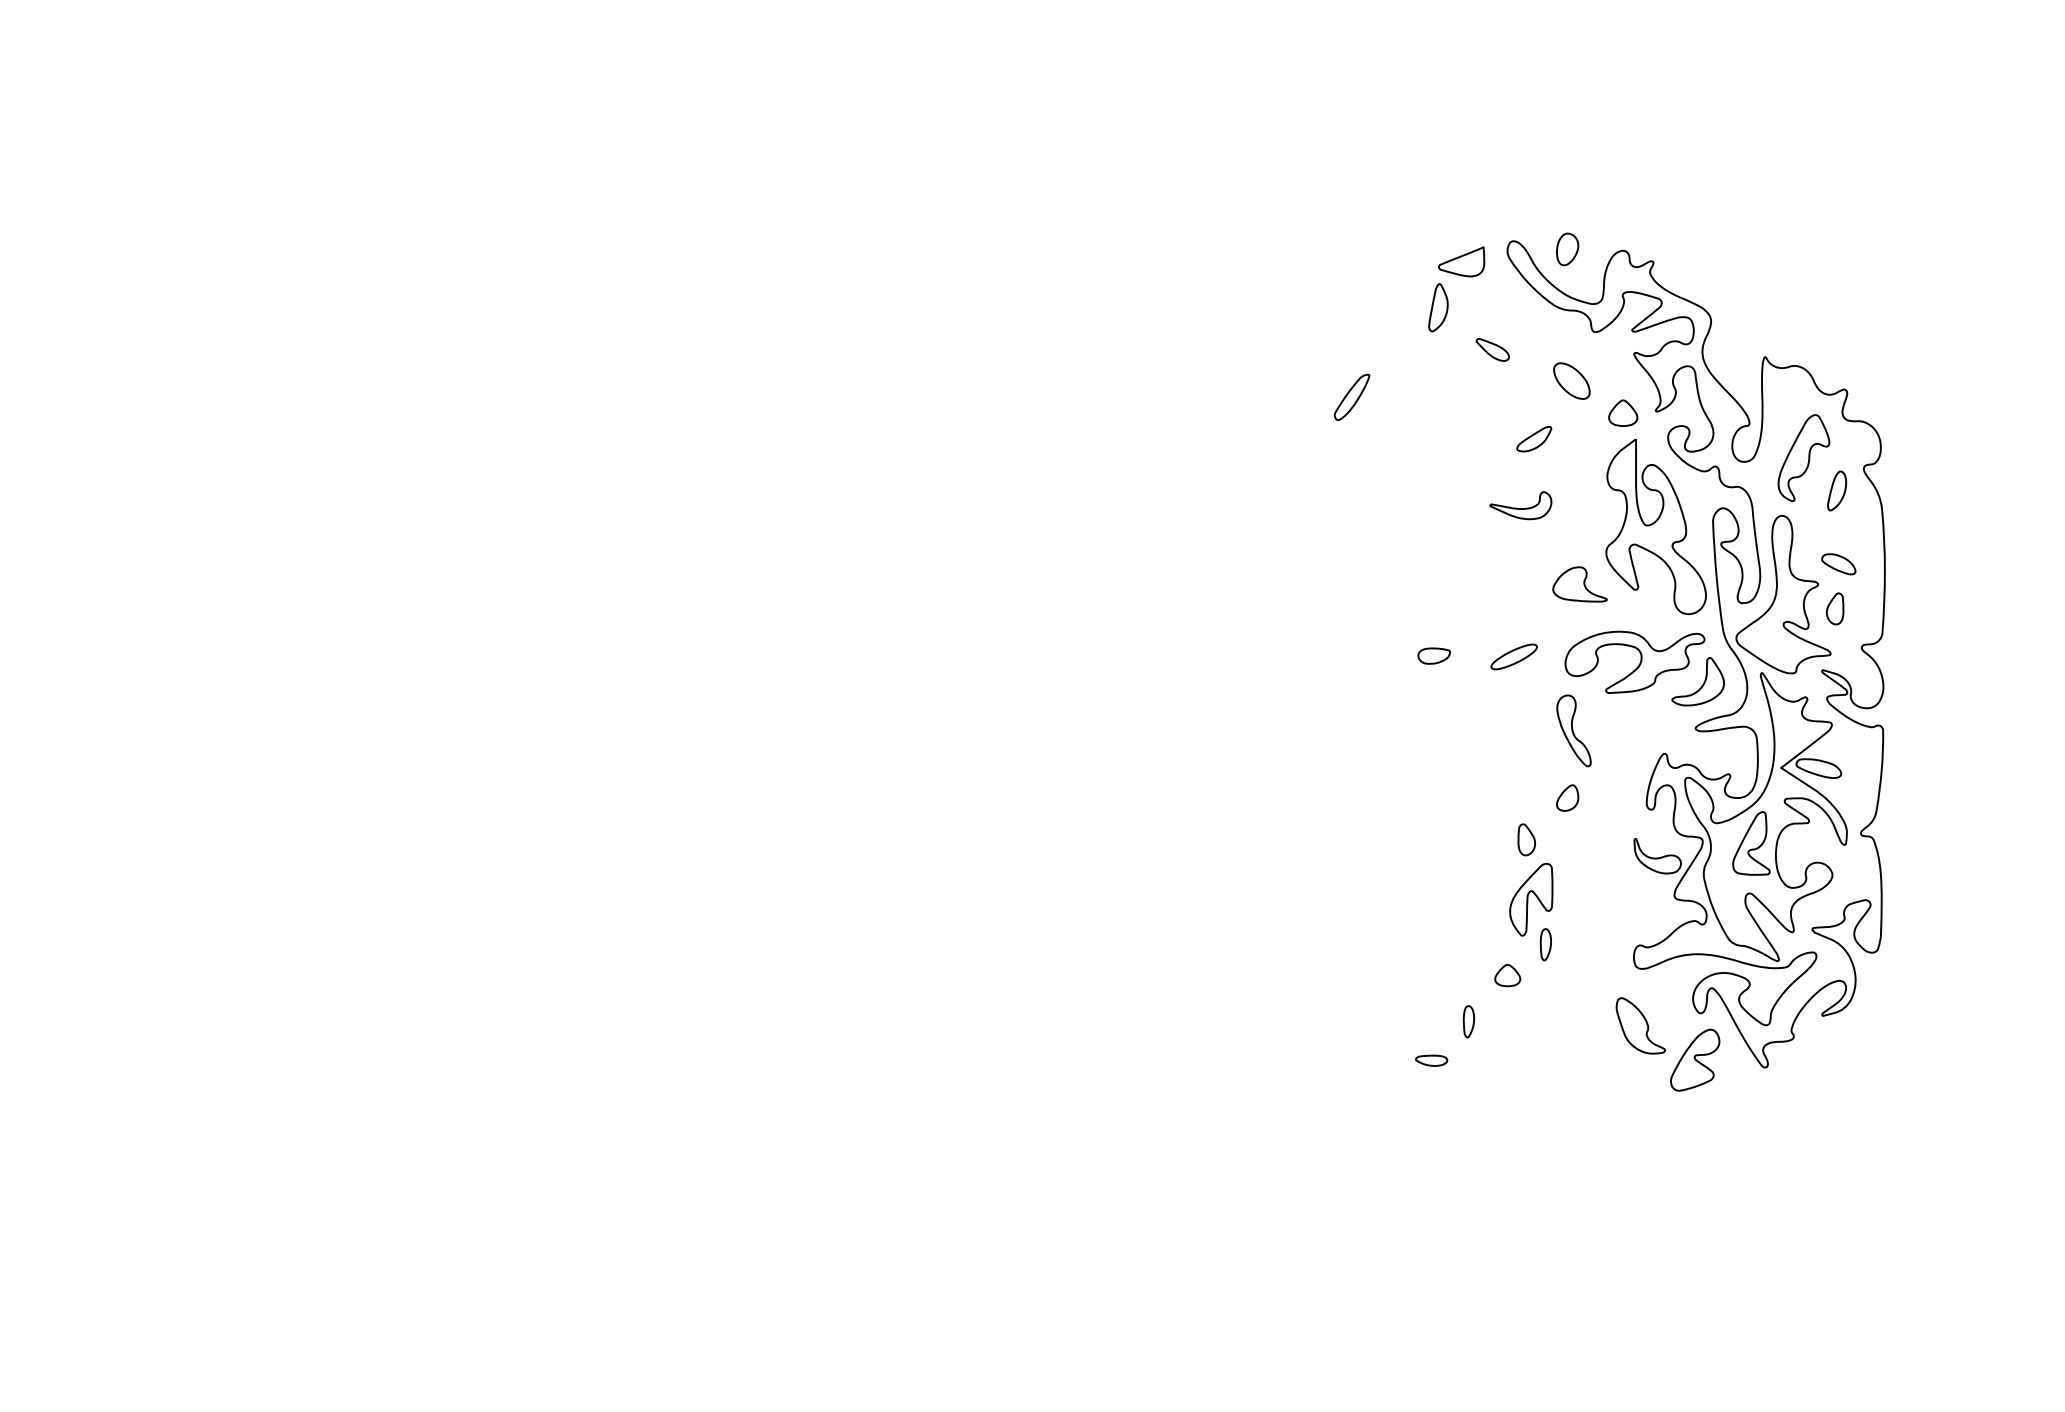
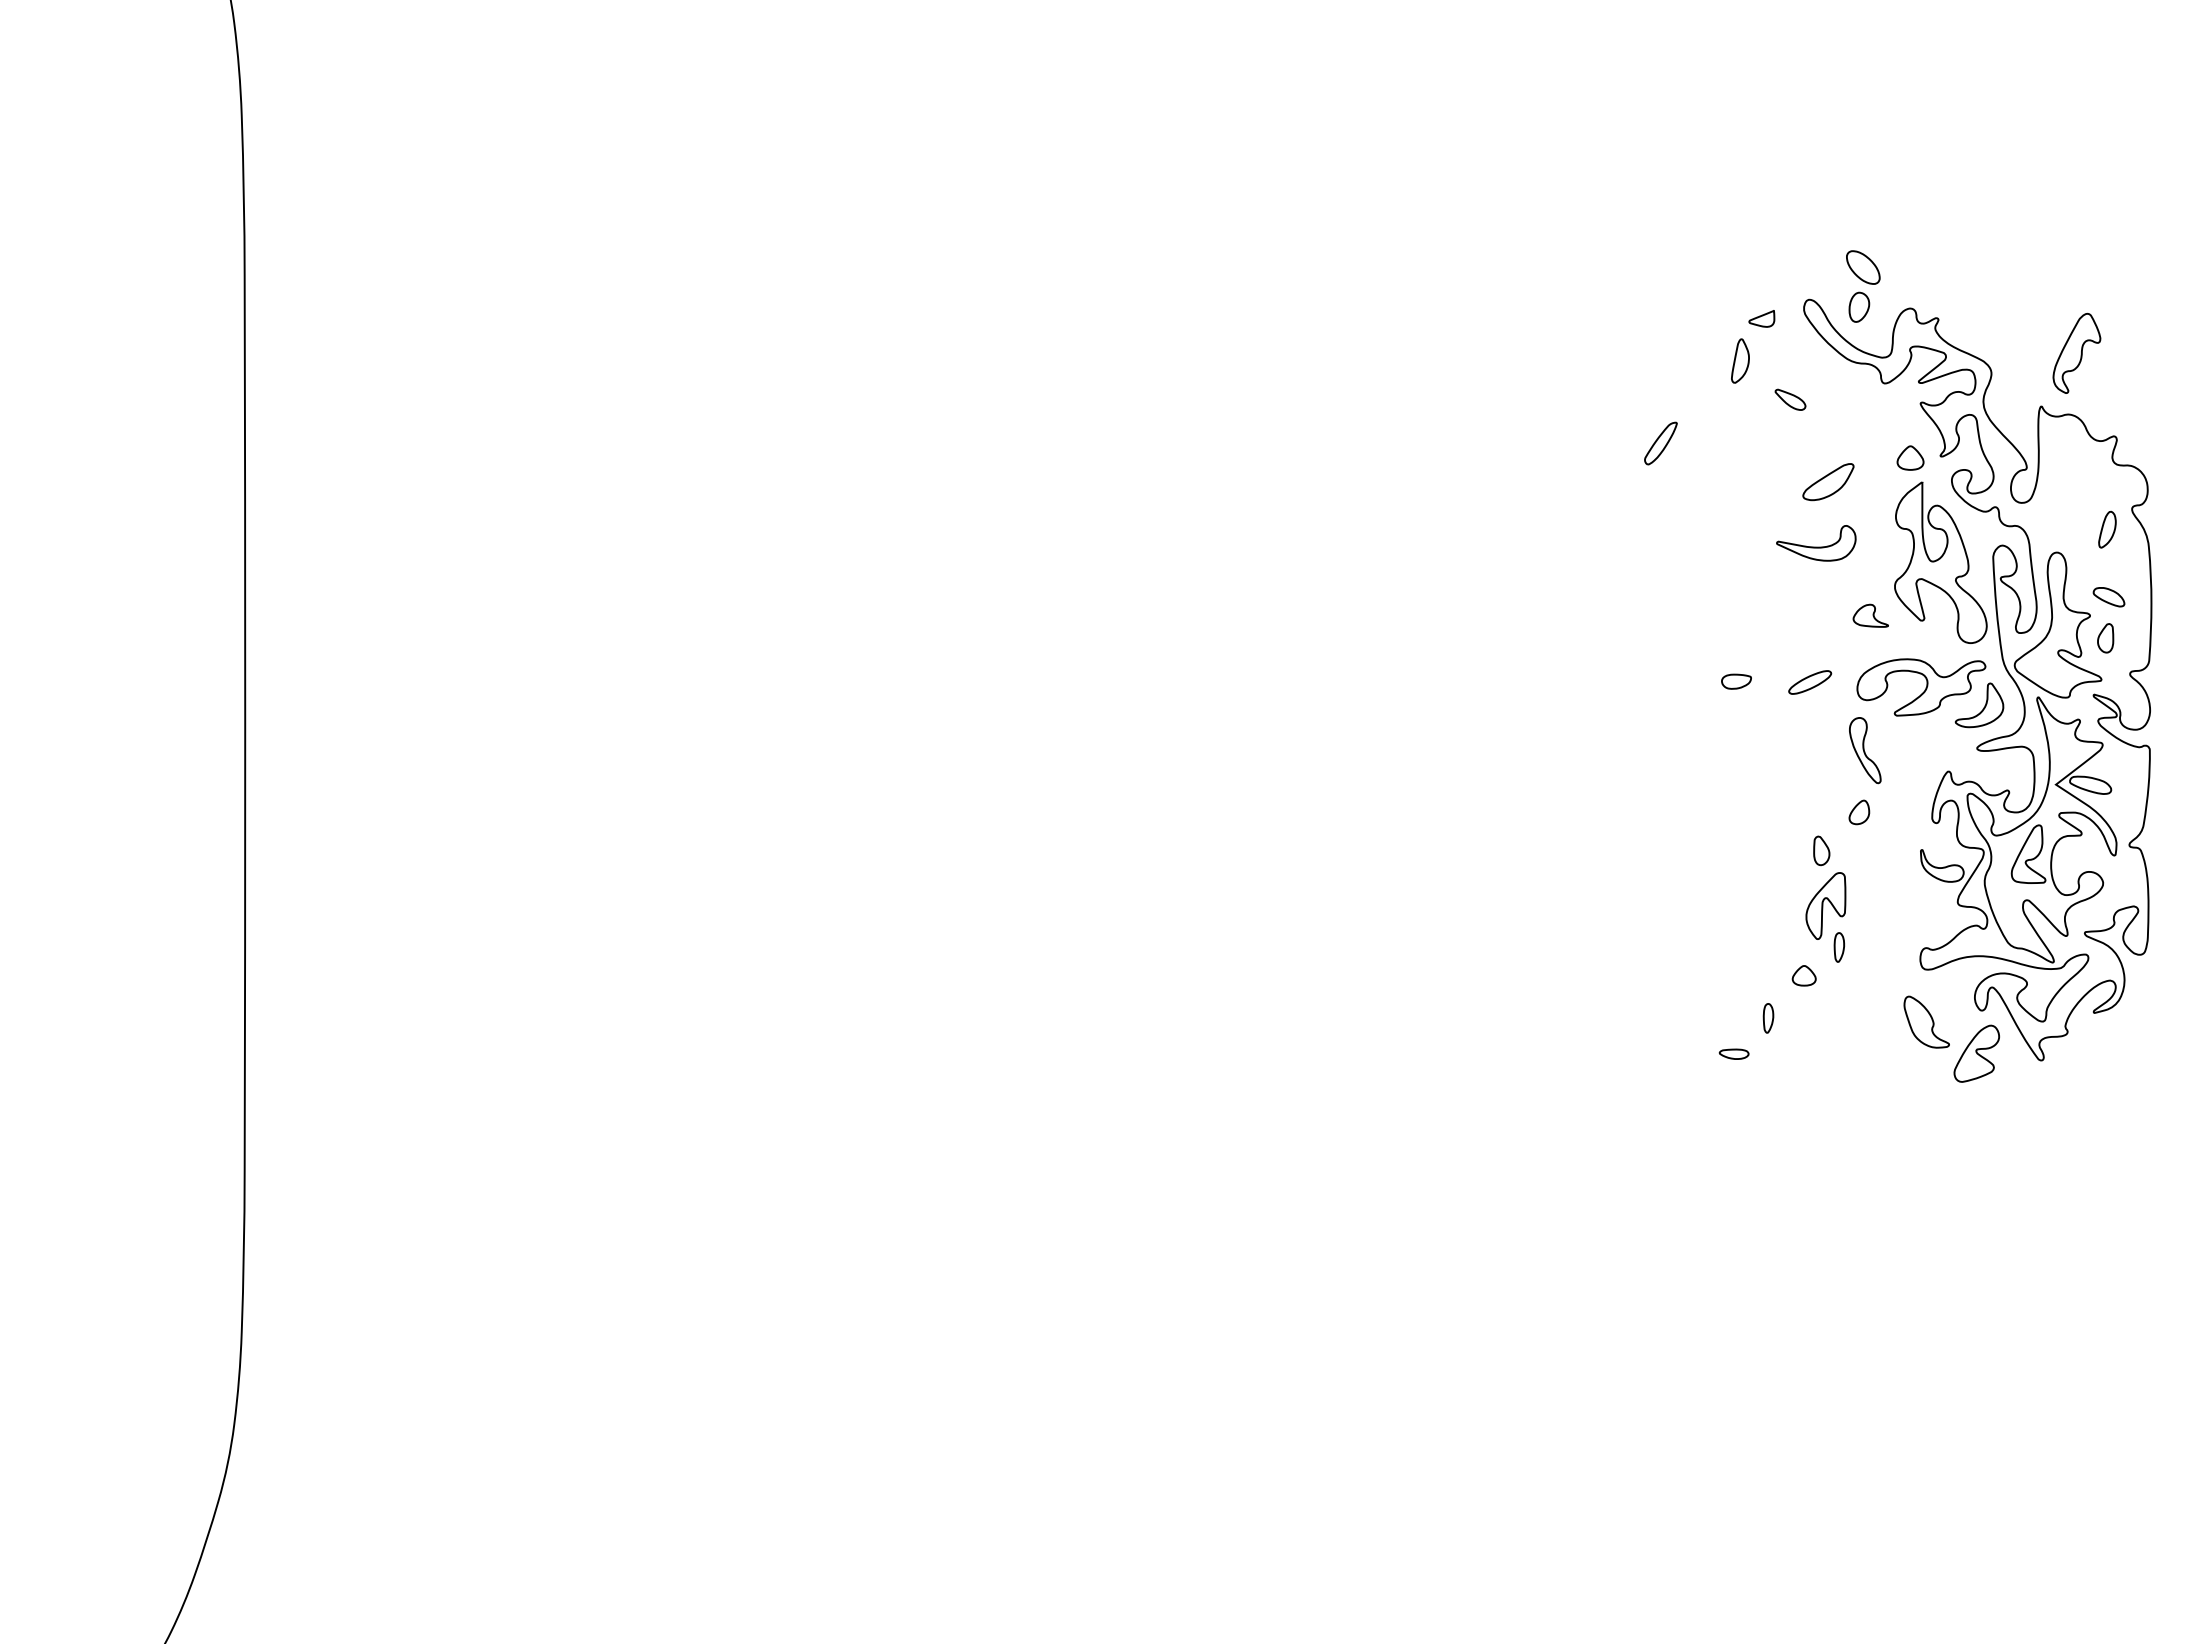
part: (1461, 261) -> (1761, 318), size x0.6
part: (1572, 381) -> (1863, 267), moved
part: (1534, 438) -> (1828, 481), size x1.6
part: (1803, 458) -> (2076, 353), moved
part: (1521, 504) -> (1816, 542), size x1.4
part: (1579, 584) -> (1870, 615), size x0.7

